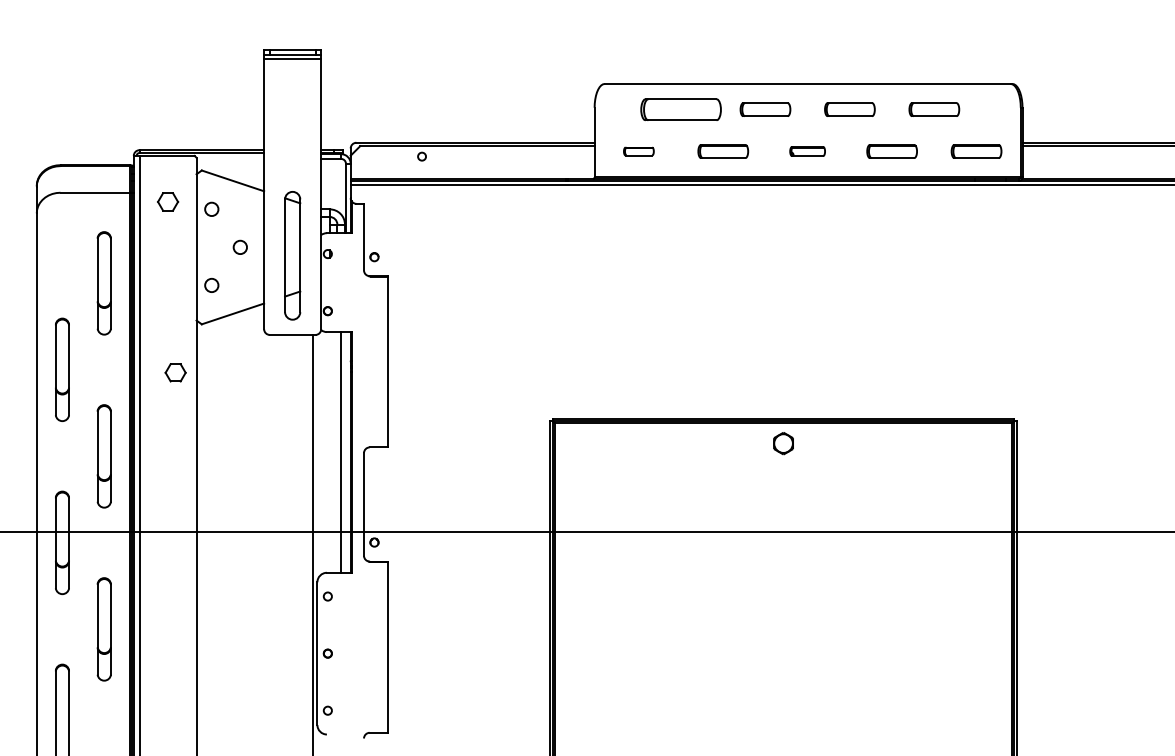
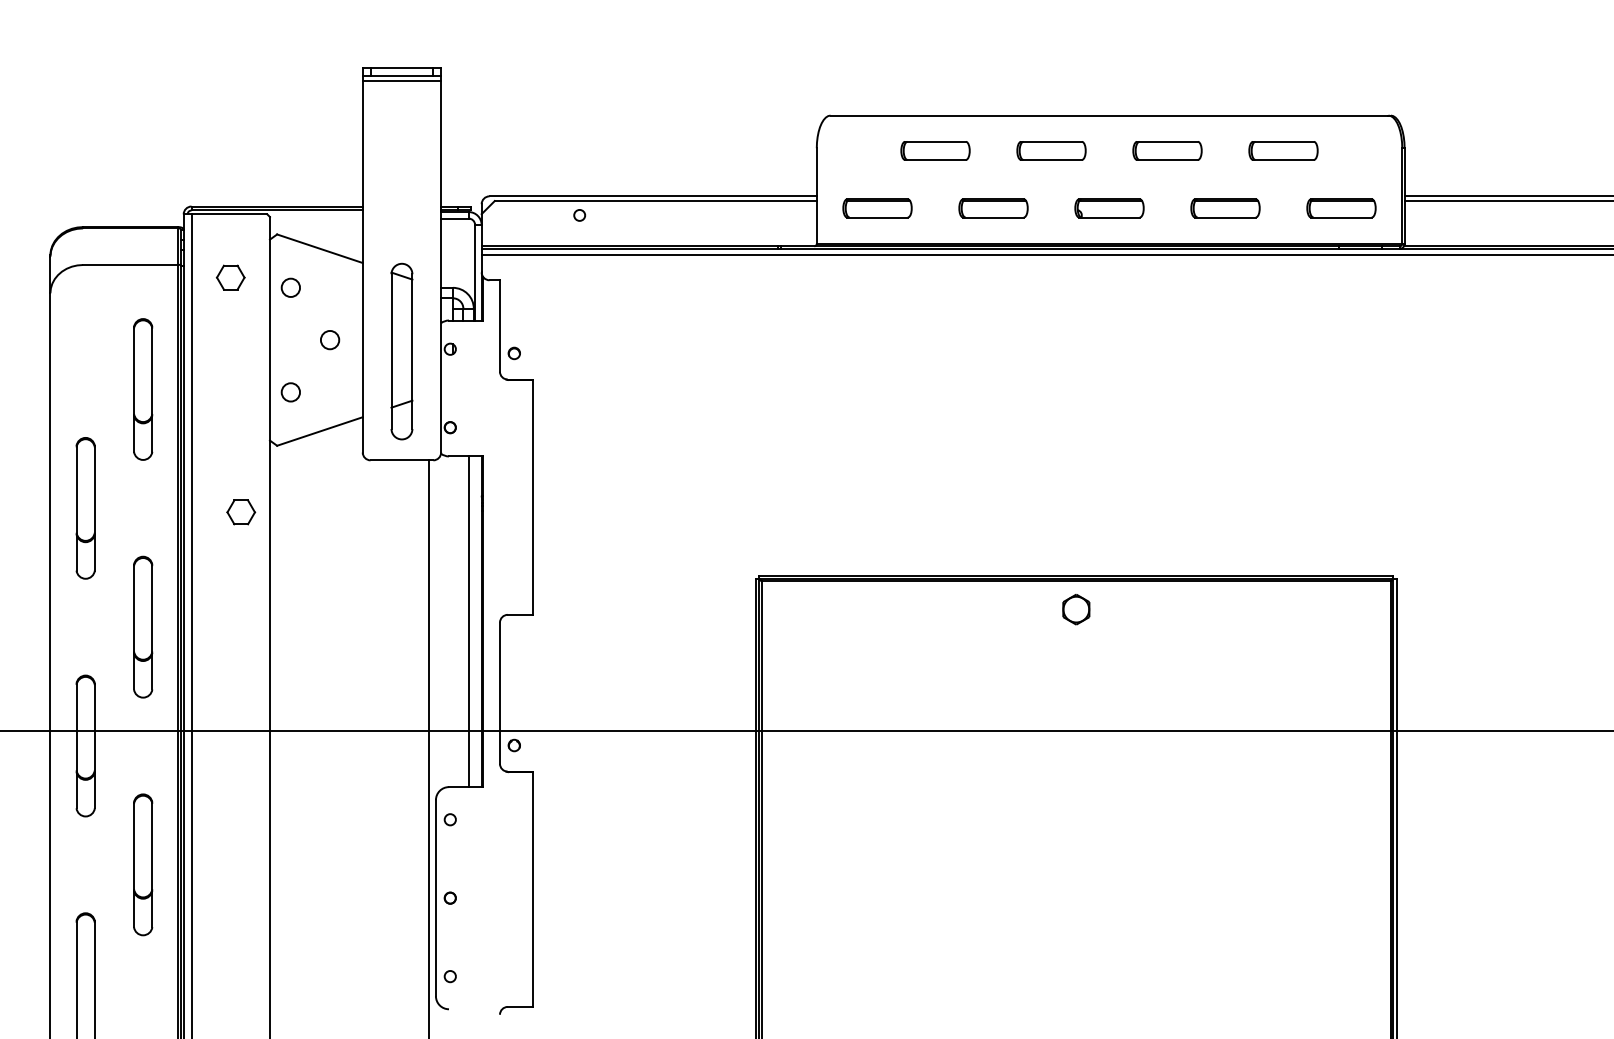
part: (680, 109) -> (934, 150), size x0.62
part: (638, 151) -> (877, 208), size x1.67
part: (807, 151) -> (1109, 208), size x1.43

